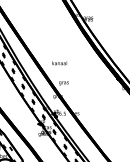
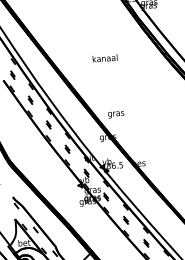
text: (59, 63) -> (104, 58), moved

